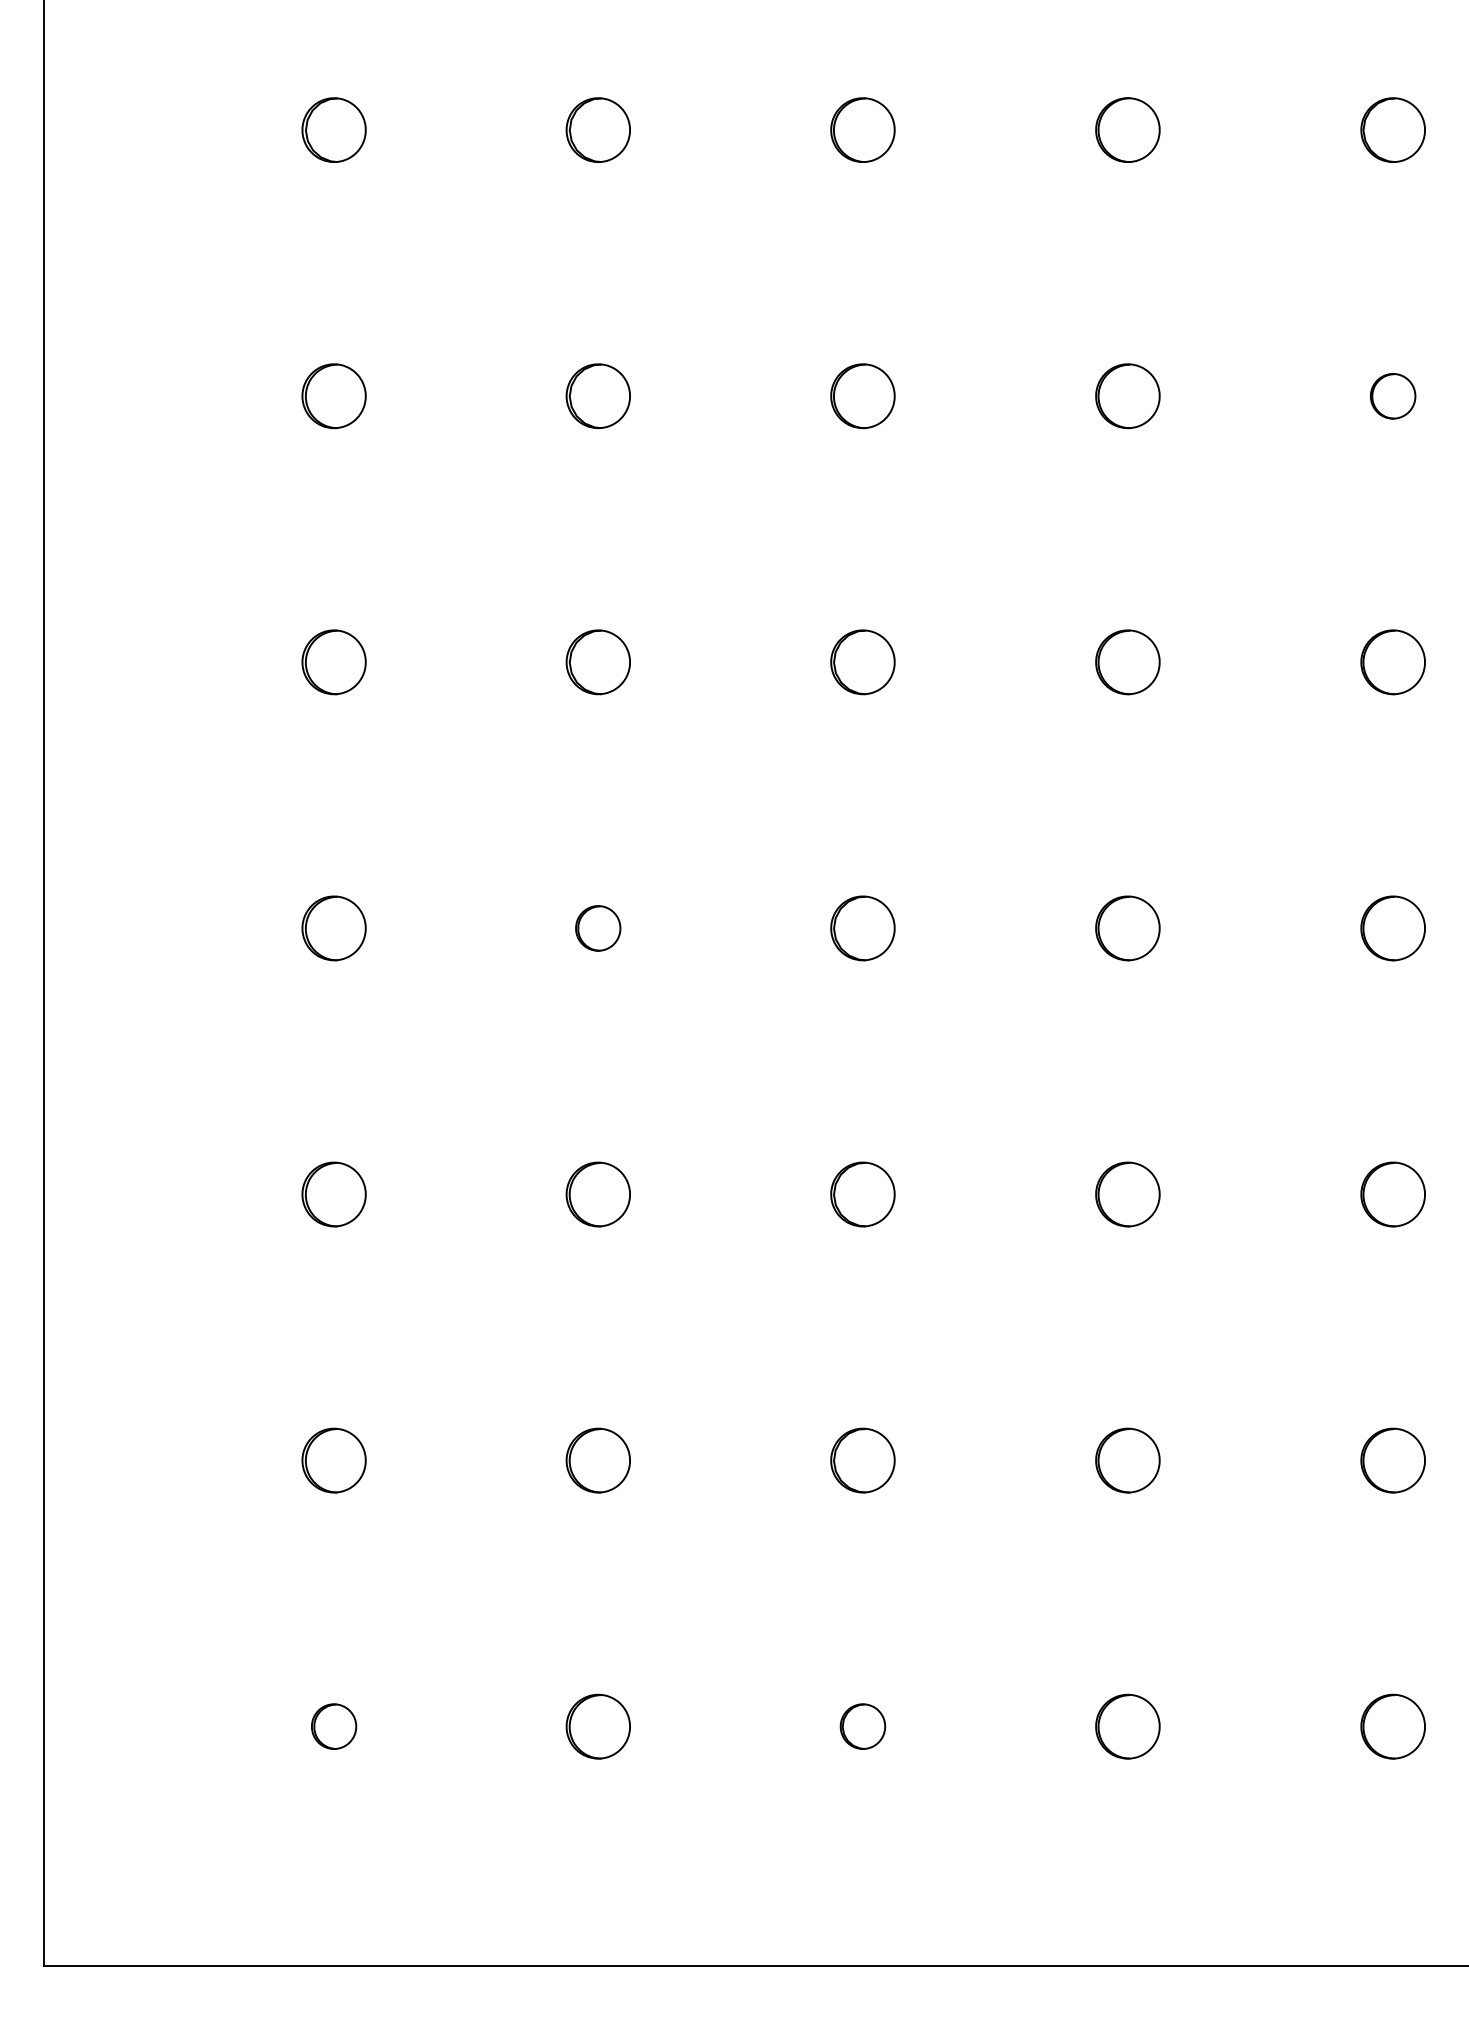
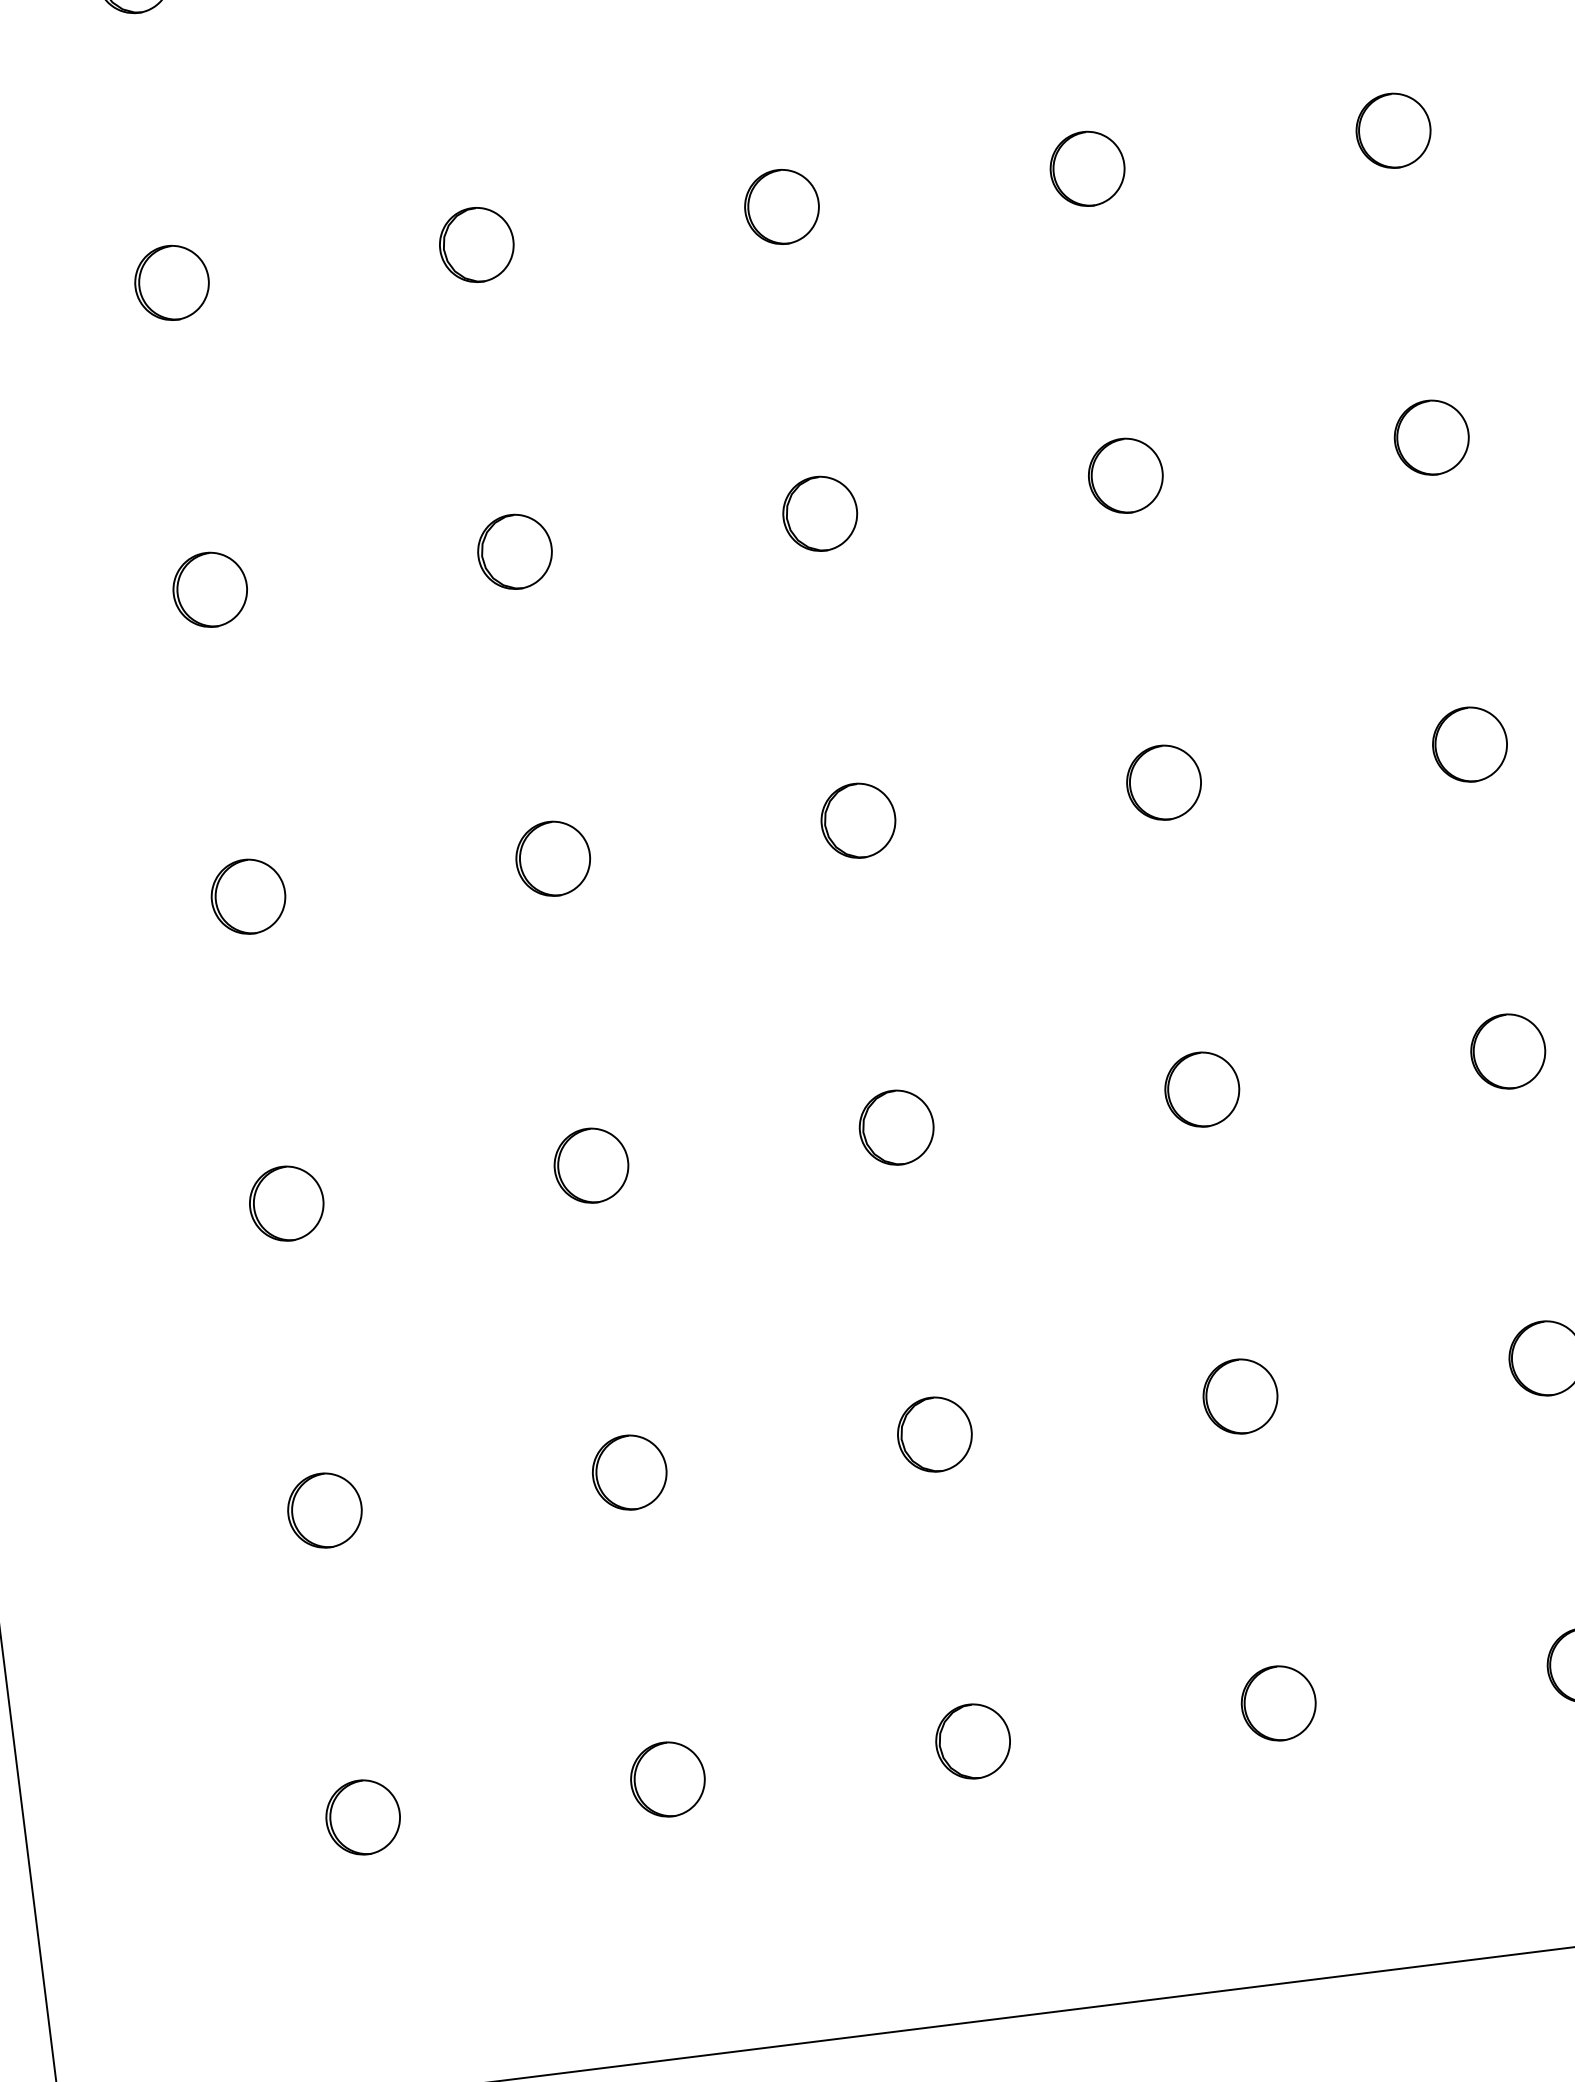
part: (1392, 396) -> (1392, 131), size x1.43
part: (597, 928) -> (552, 859), size x1.43
part: (333, 1726) -> (362, 1817), size x1.43
part: (862, 1726) -> (972, 1741), size x1.43

